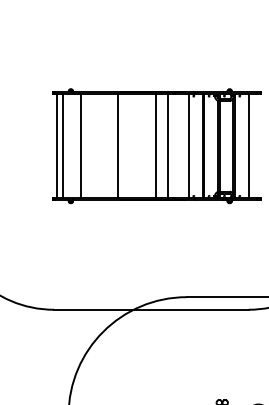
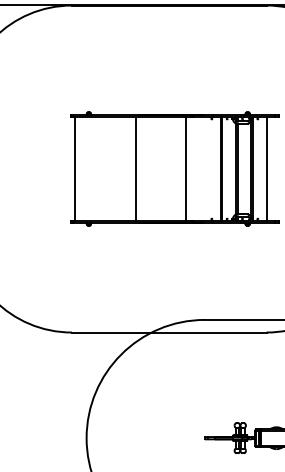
line: (63, 146) -> (81, 169), removed
line: (80, 146) -> (98, 169), removed
line: (156, 146) -> (174, 169), removed
line: (188, 146) -> (206, 169), removed

